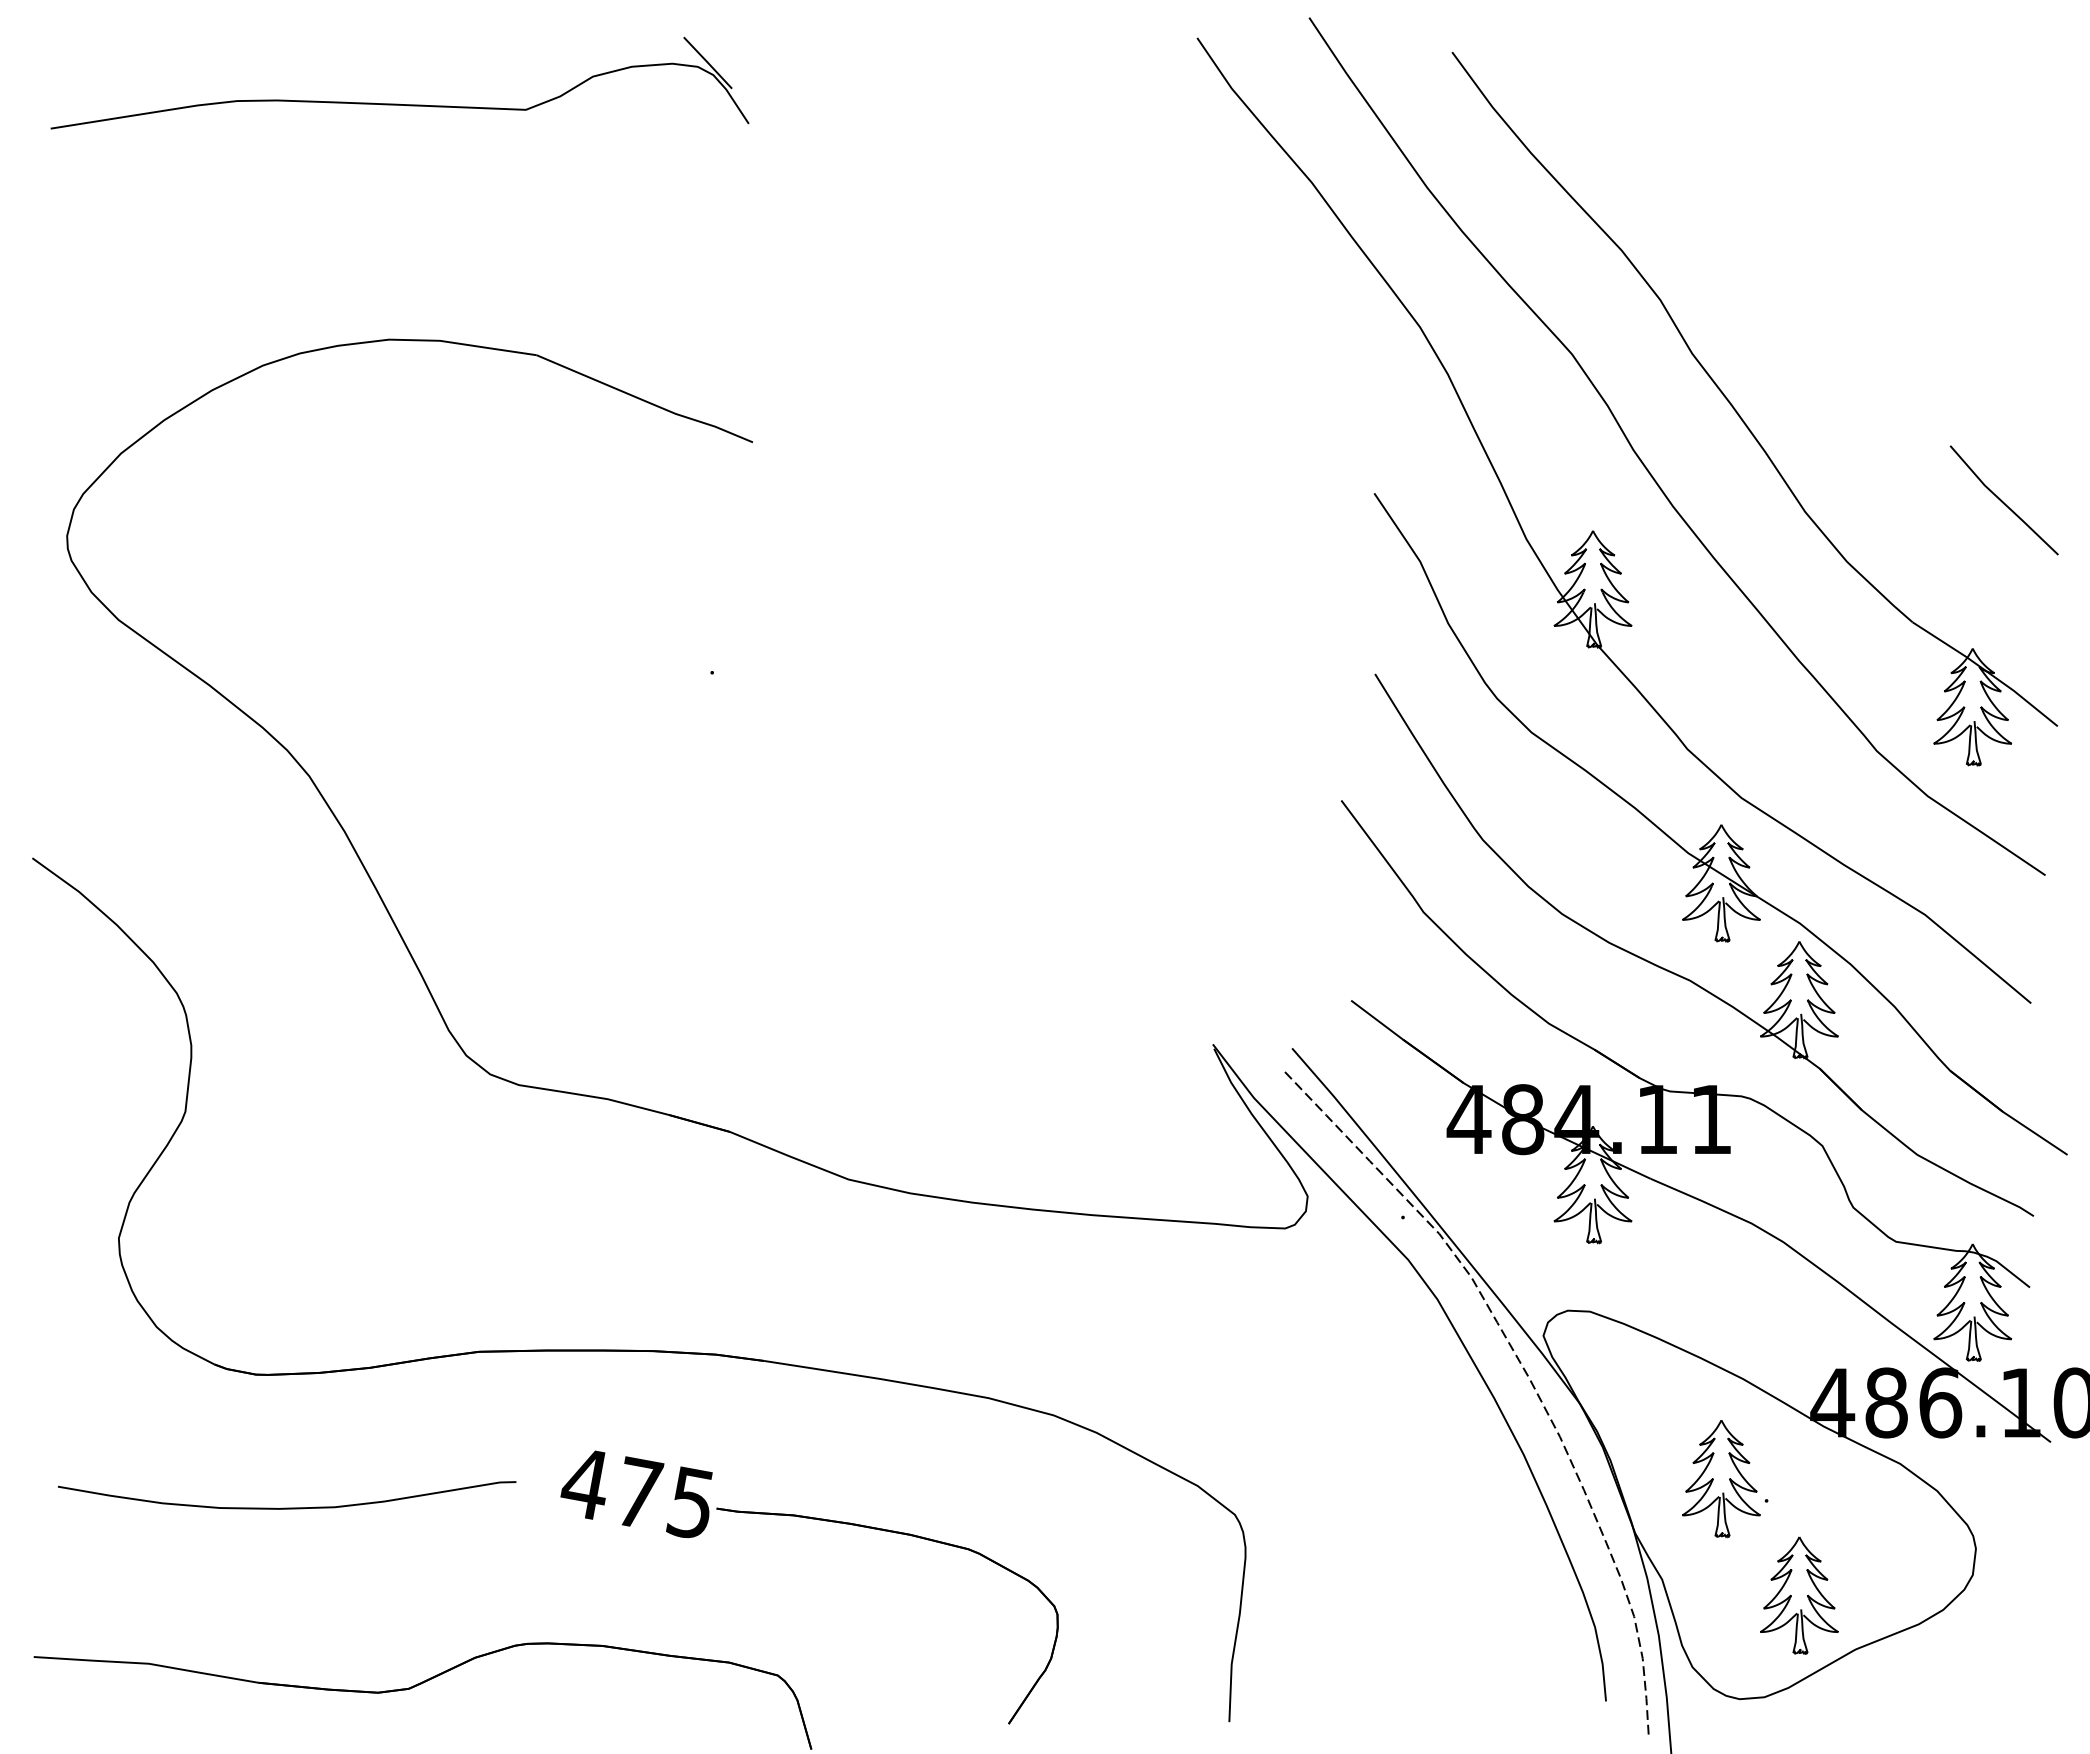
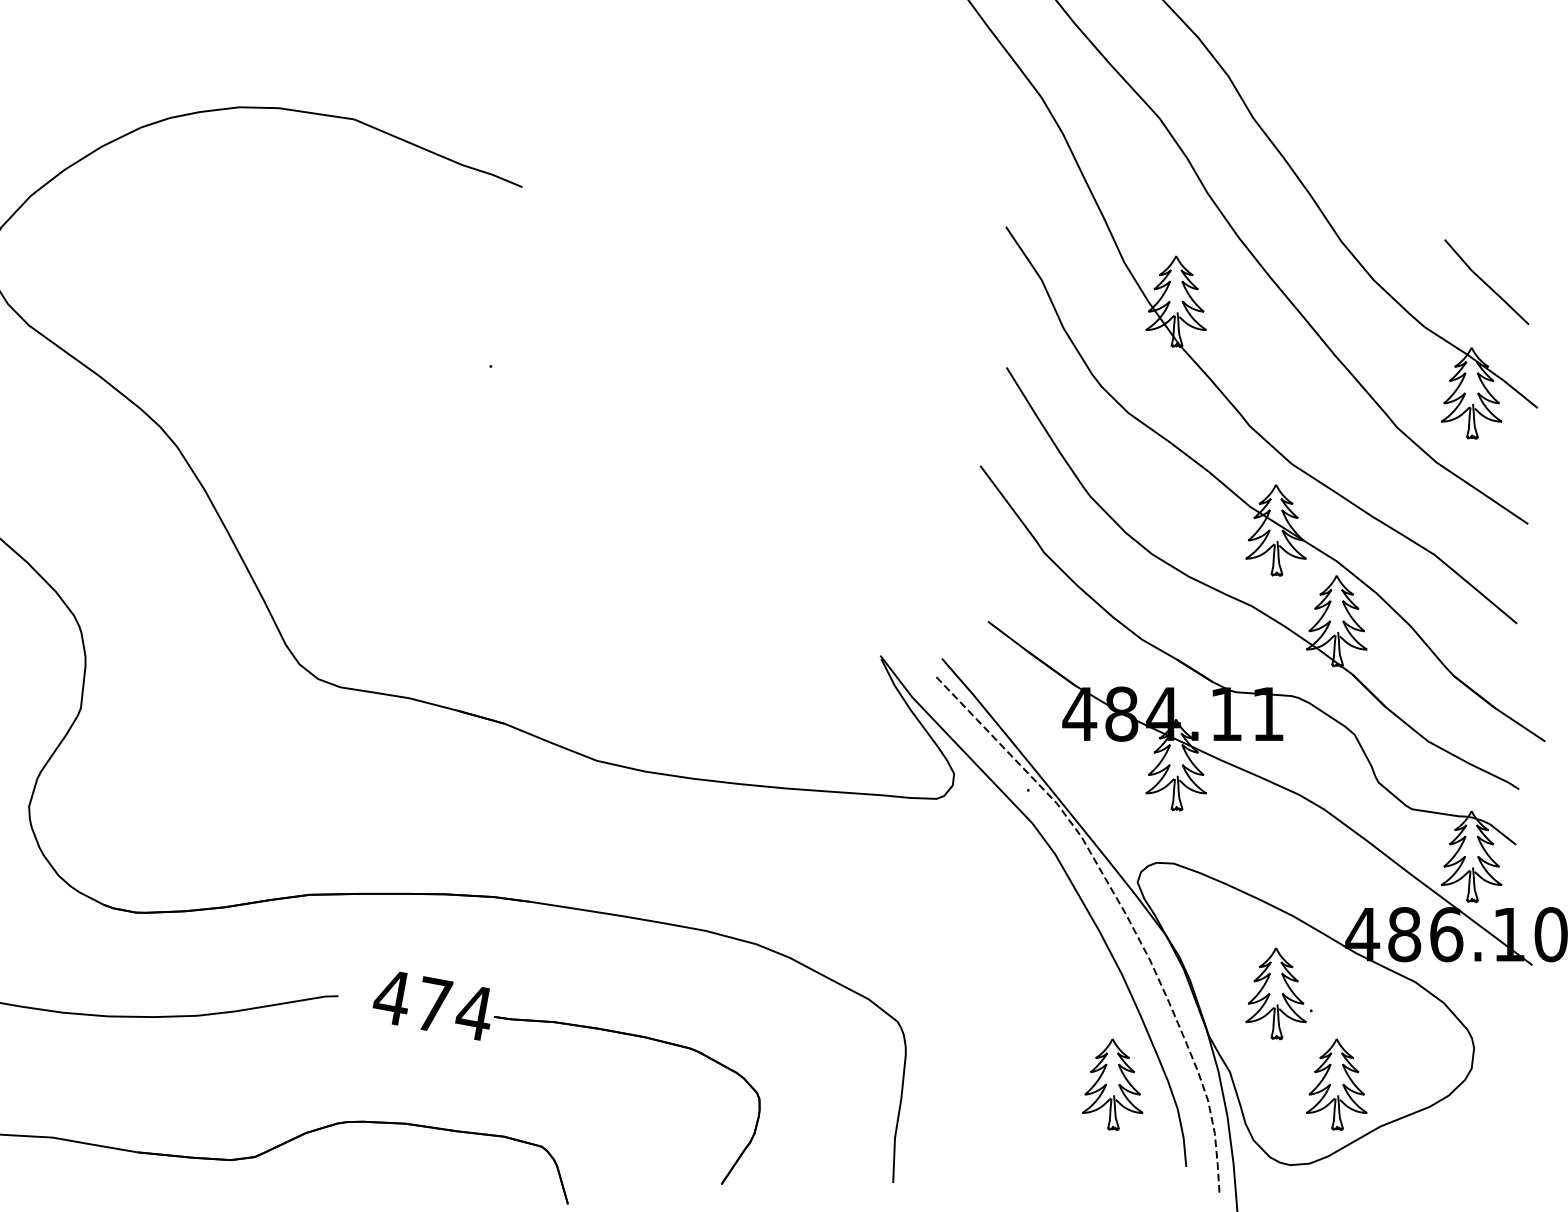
line: (2002, 500) -> (1485, 282), moved
text: (689, 1502) -> (473, 1012), 475 -> 474
part: (1511, 1595) -> (1112, 1084), added

